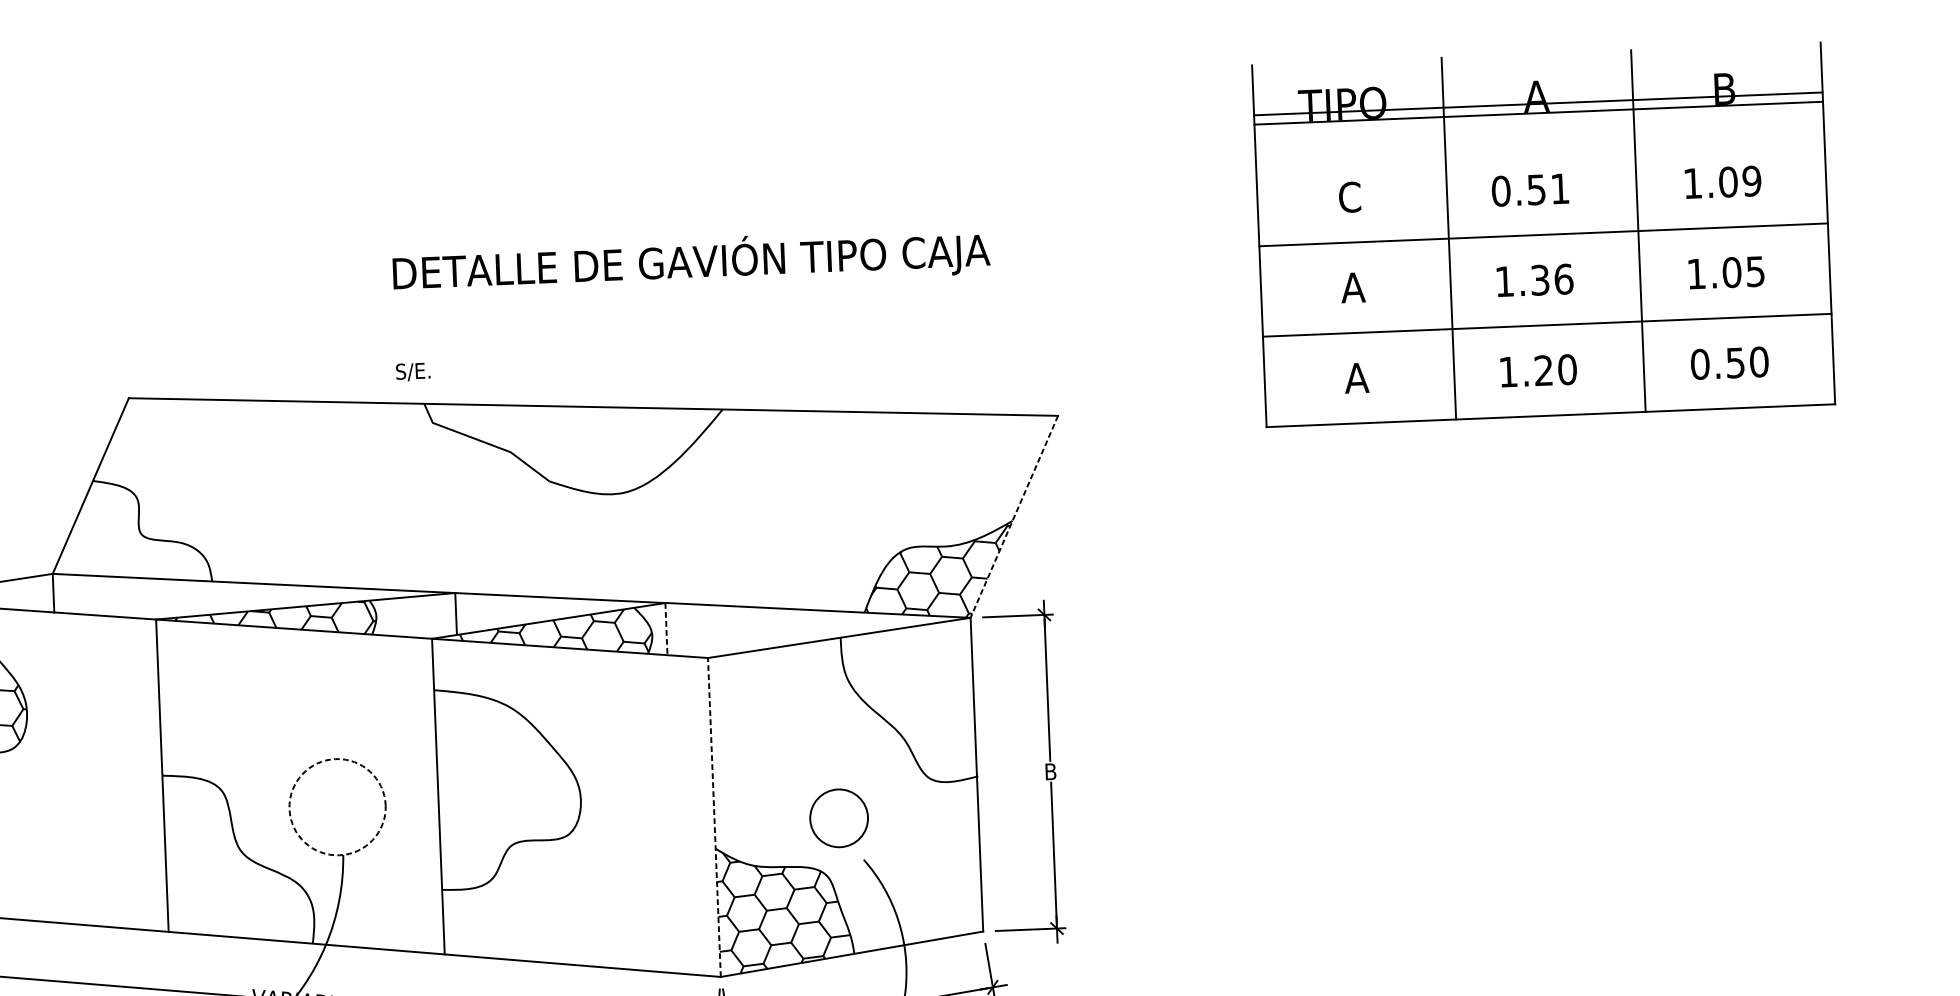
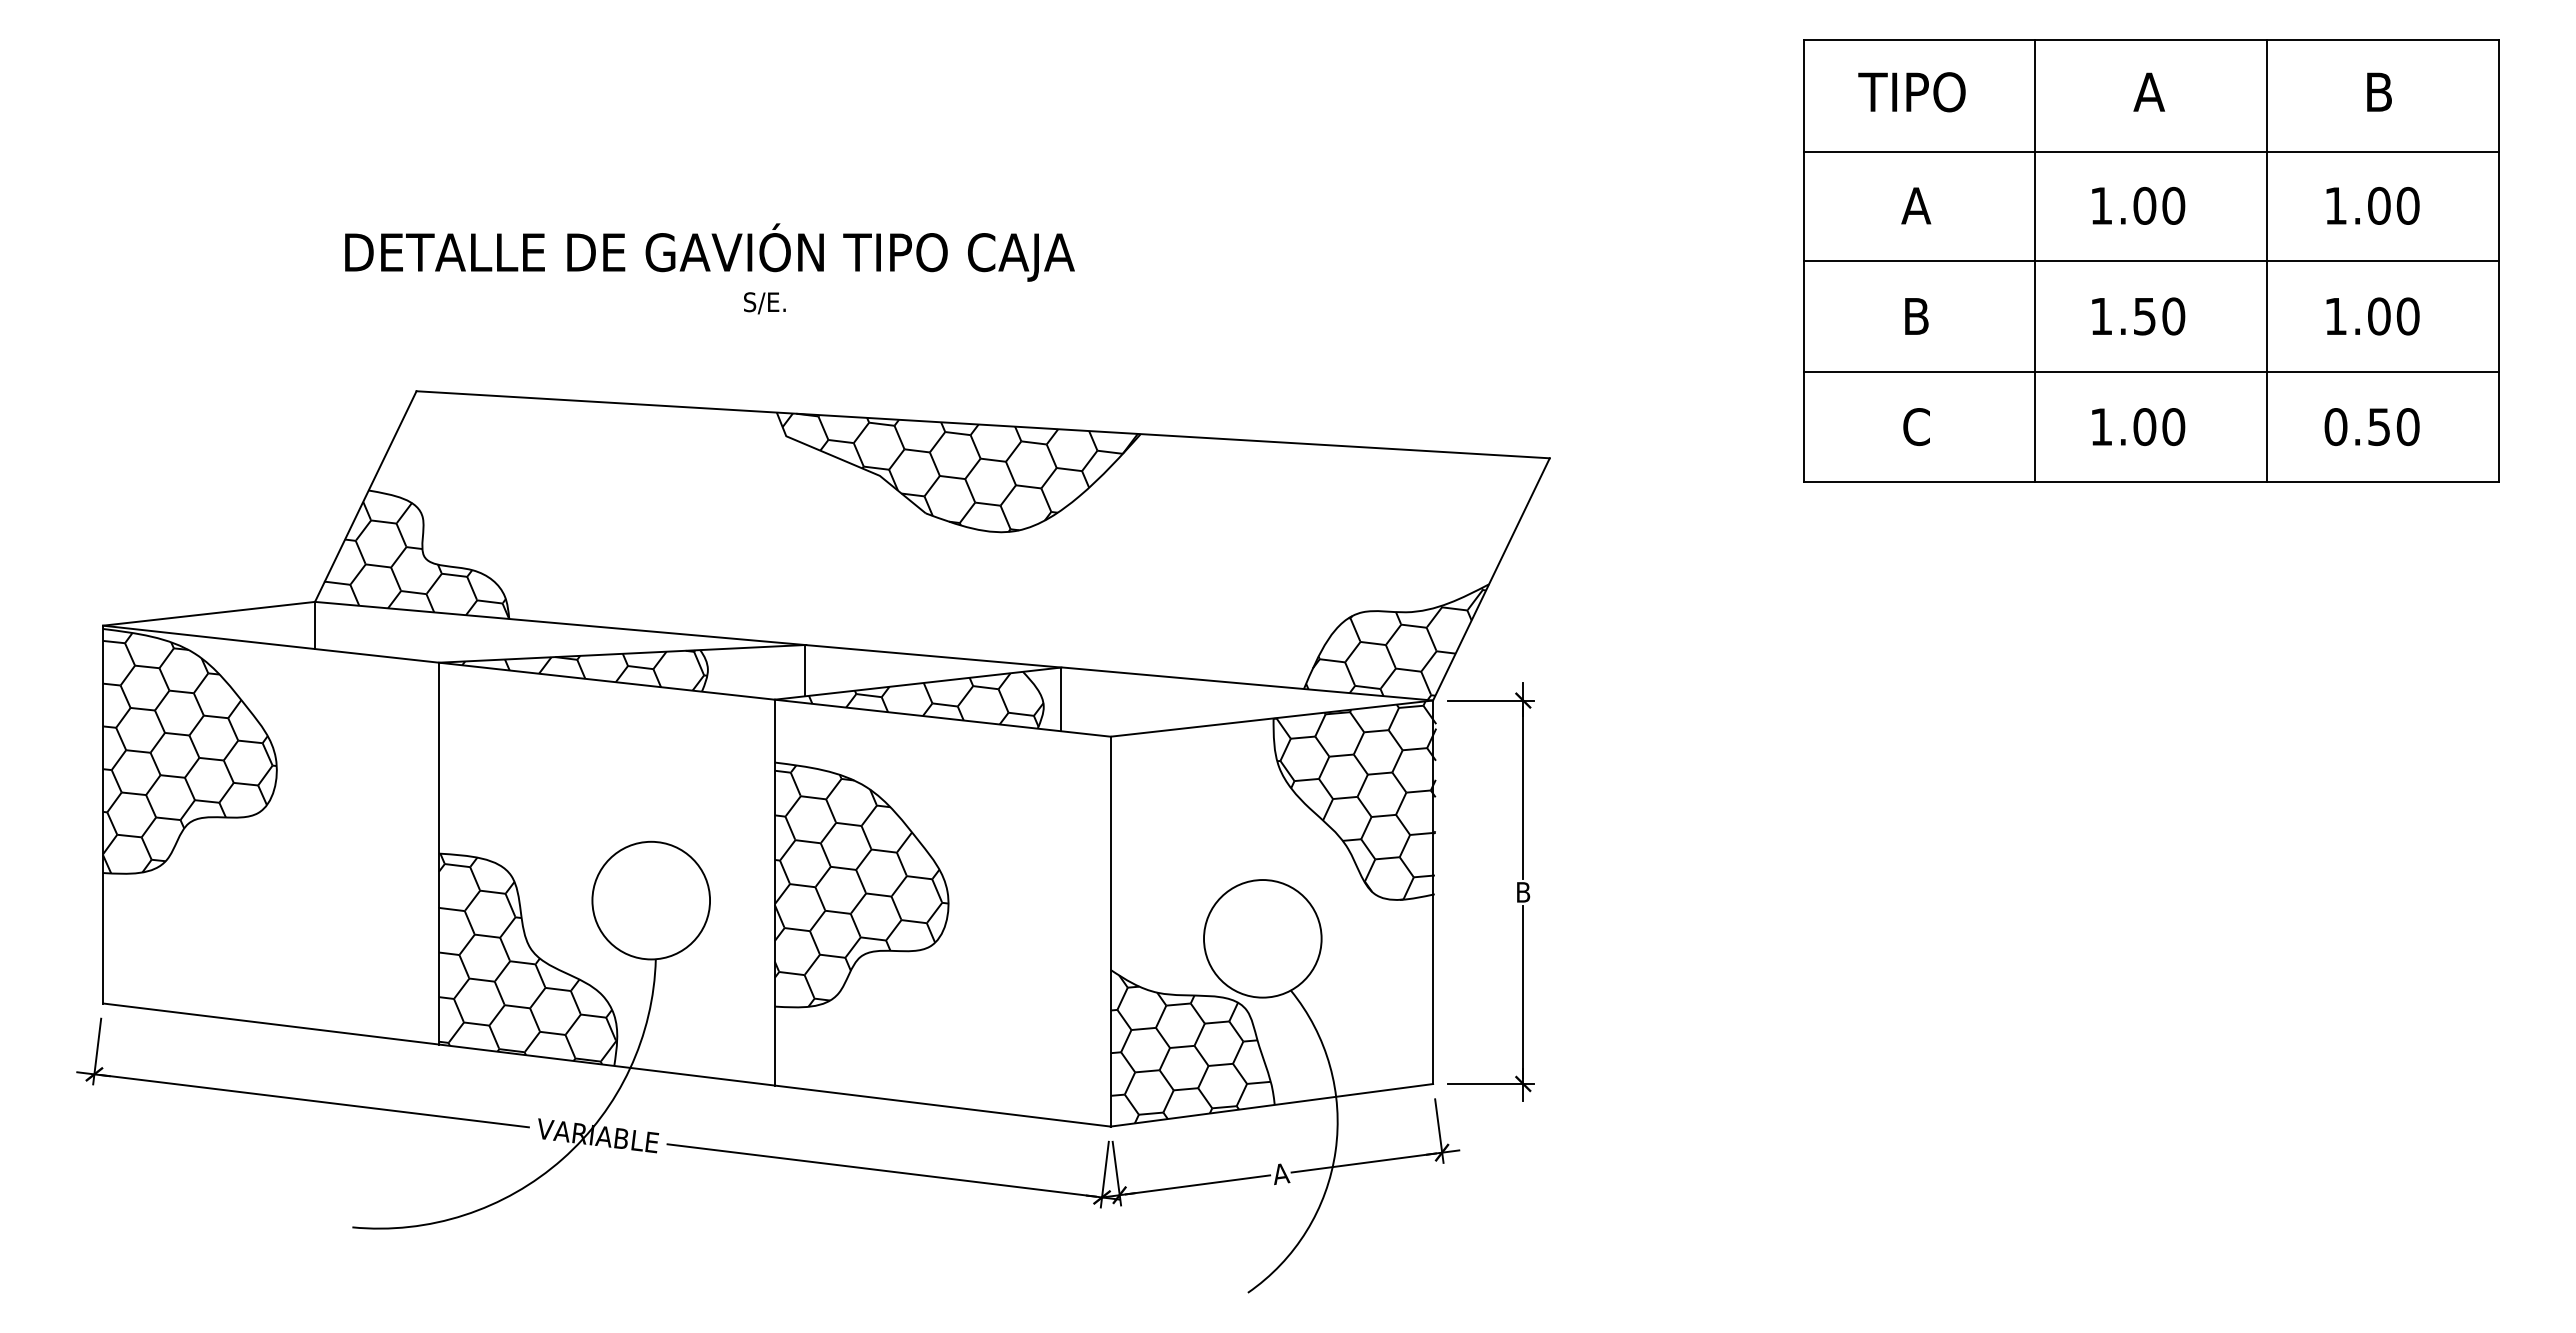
line: (1537, 104) -> (2150, 40), moved
line: (1538, 113) -> (2150, 152), moved
text: (1751, 180) -> (2407, 205), 1.09 -> 1.00
text: (1530, 189) -> (2137, 205), 0.51 -> 1.00
text: (1349, 196) -> (1916, 205), C -> A
text: (691, 261) -> (709, 252), moved
text: (1755, 271) -> (2407, 316), 1.05 -> 1.00
text: (1552, 279) -> (2159, 316), 1.36 -> 1.50
text: (1353, 287) -> (1916, 316), A -> B
text: (1543, 371) -> (2144, 427), 1.20 -> 1.00
text: (412, 372) -> (764, 303), moved
text: (1357, 378) -> (1916, 427), A -> C
hatch: (575, 446) -> (959, 472), added
line: (1014, 516) -> (1491, 579), dashed -> solid
hatch: (134, 535) -> (416, 559), added
line: (666, 629) -> (1061, 699), dashed -> solid
hatch: (909, 702) -> (1354, 800), added
hatch: (509, 787) -> (861, 885), added
circle: (337, 807) -> (651, 900), dashed -> solid
line: (714, 817) -> (1110, 931), dashed -> solid
circle: (838, 818) -> (1262, 938), size x1.67
hatch: (238, 858) -> (527, 958), added

